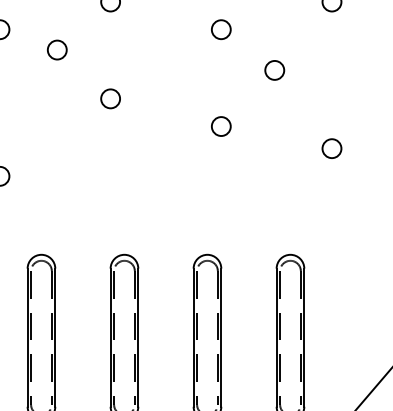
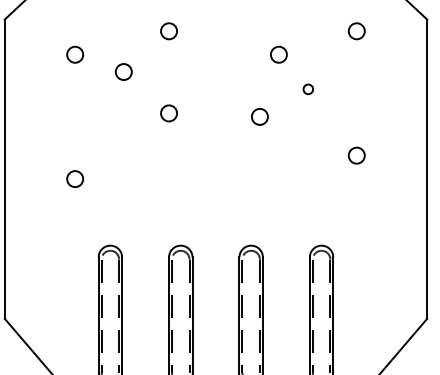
circle: (220, 29) -> (278, 54), moved
circle: (275, 70) -> (308, 89), size x0.6
circle: (220, 126) -> (259, 116), moved

